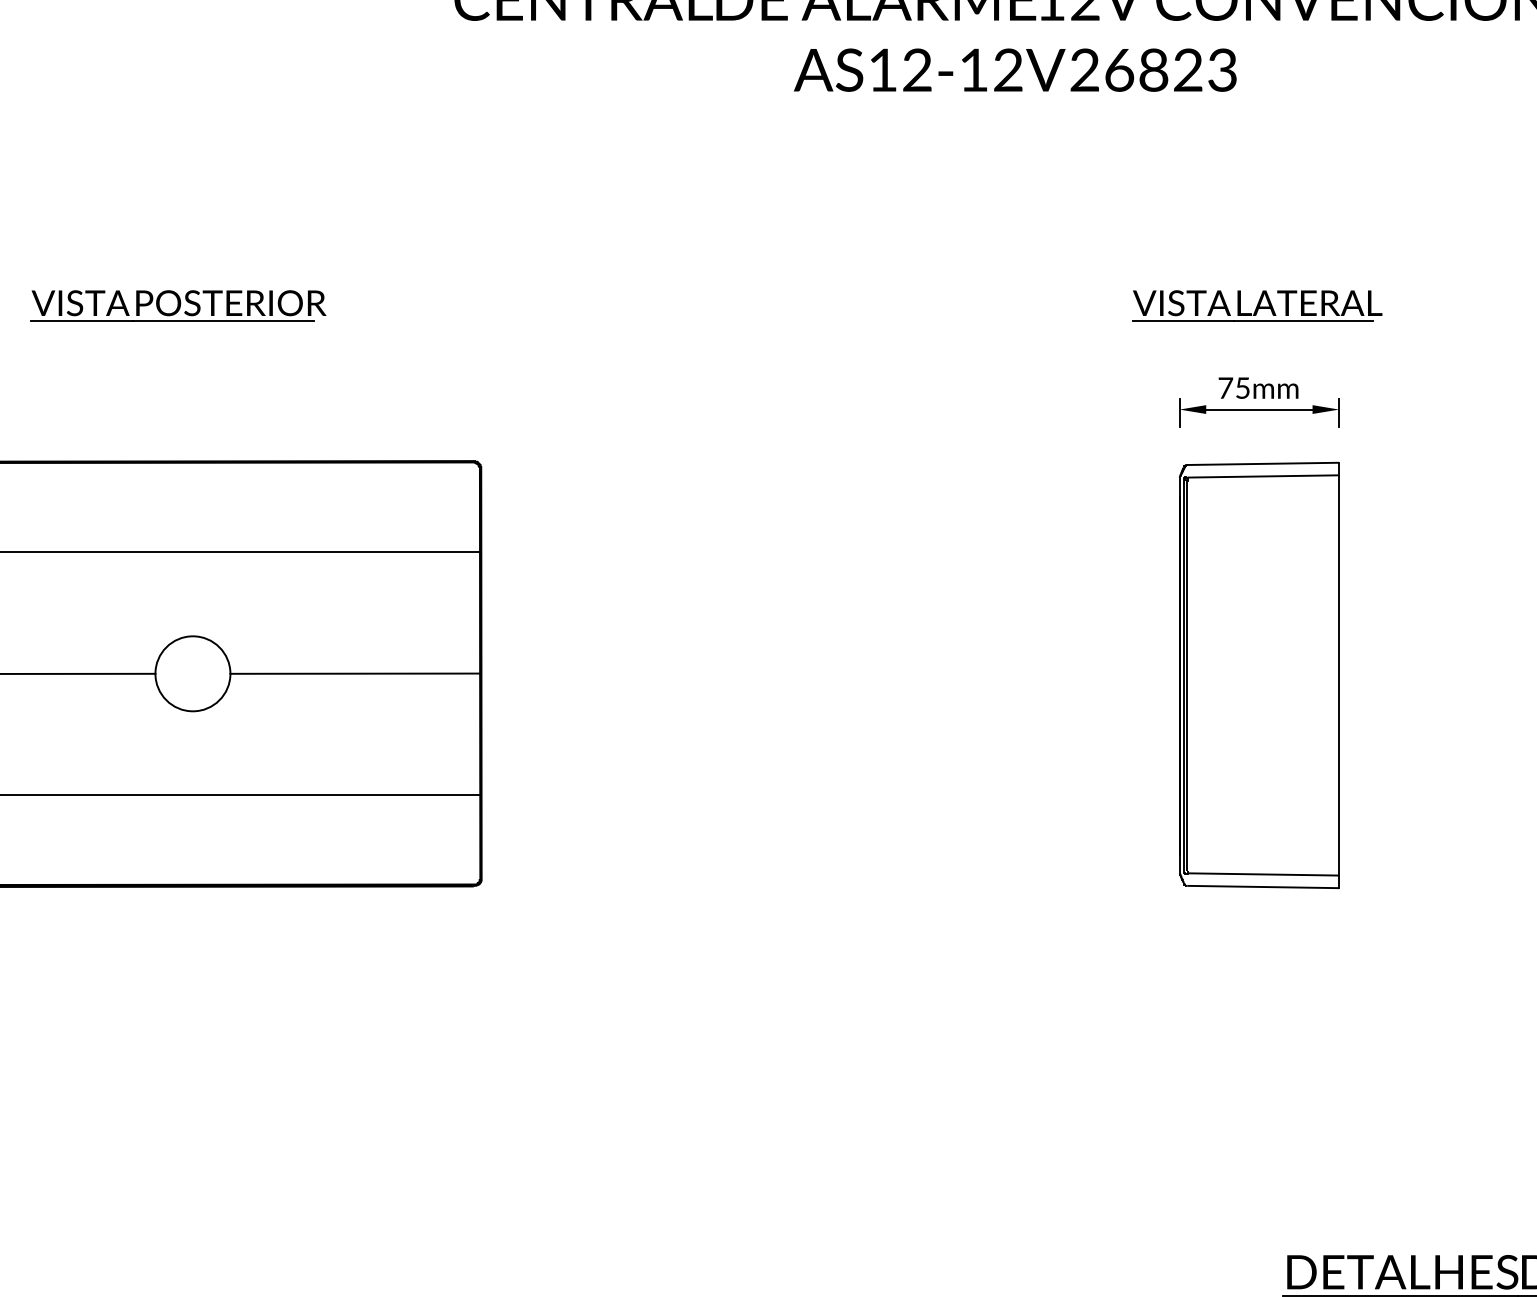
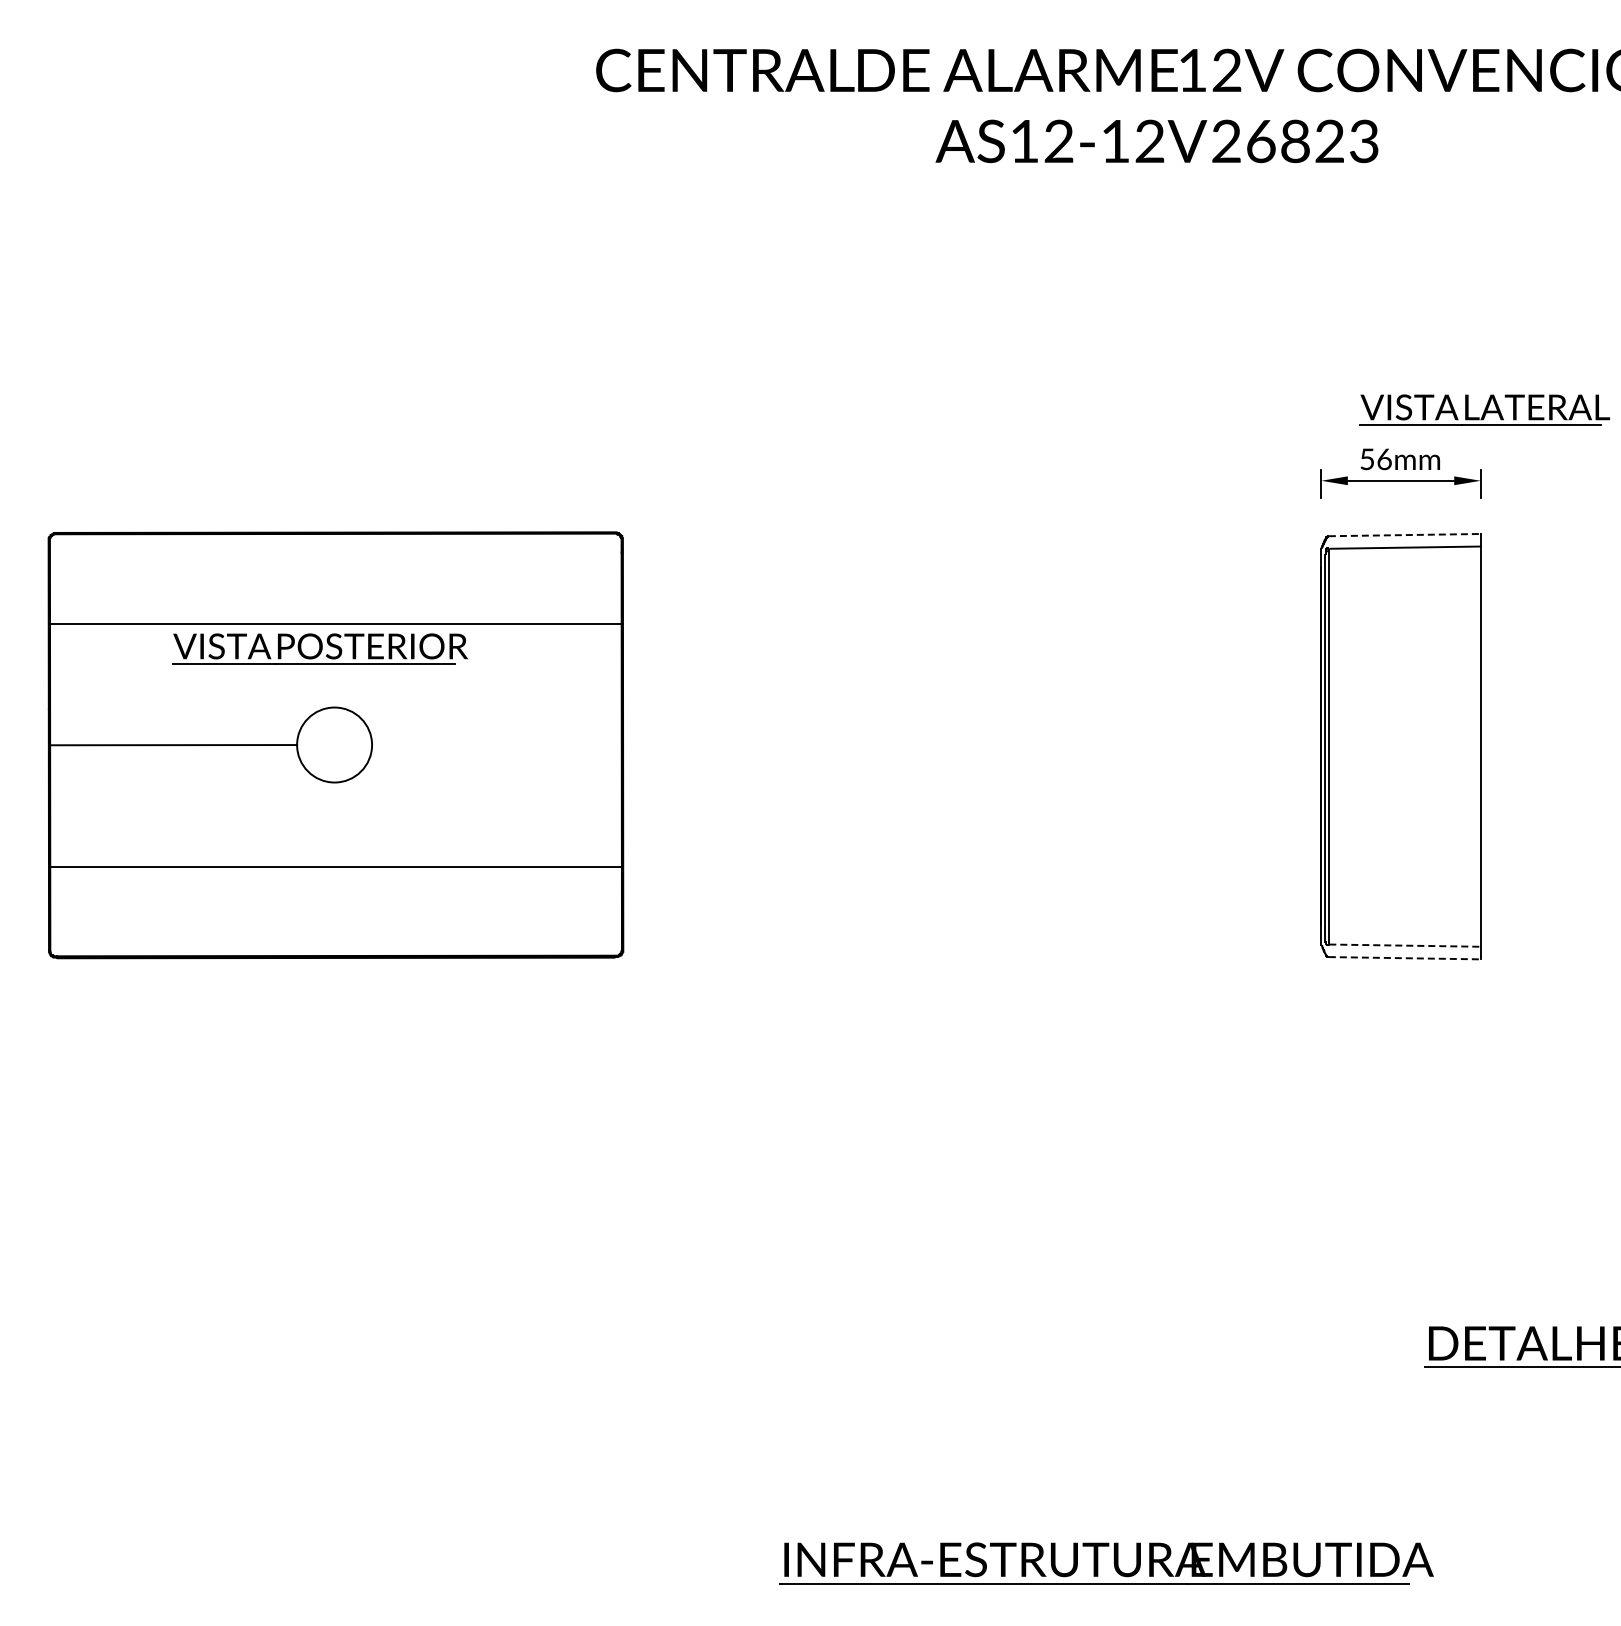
part: (177, 305) -> (319, 648), moved
part: (1256, 305) -> (1484, 409), moved
text: (1233, 388) -> (1375, 459), 75mm -> 56mm
line: (1262, 464) -> (1404, 535), solid -> dashed
line: (354, 673) -> (496, 744), removed
line: (1264, 874) -> (1406, 945), solid -> dashed
line: (1263, 887) -> (1405, 958), solid -> dashed

